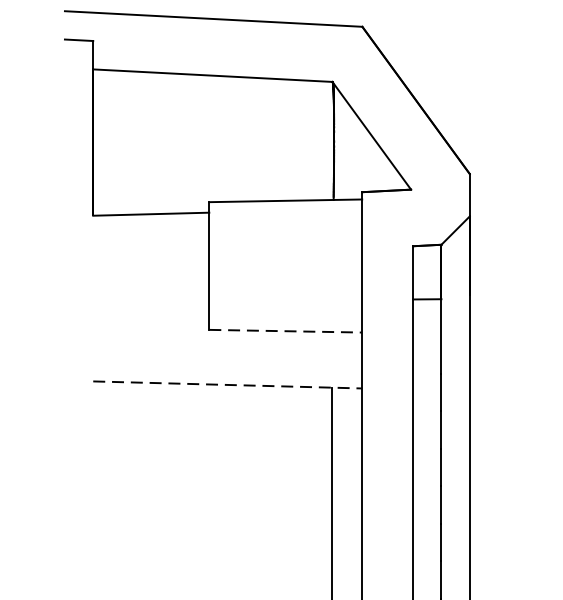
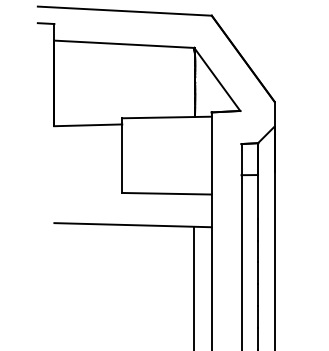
line: (284, 330) -> (166, 193), dashed -> solid
line: (228, 385) -> (133, 225), dashed -> solid

